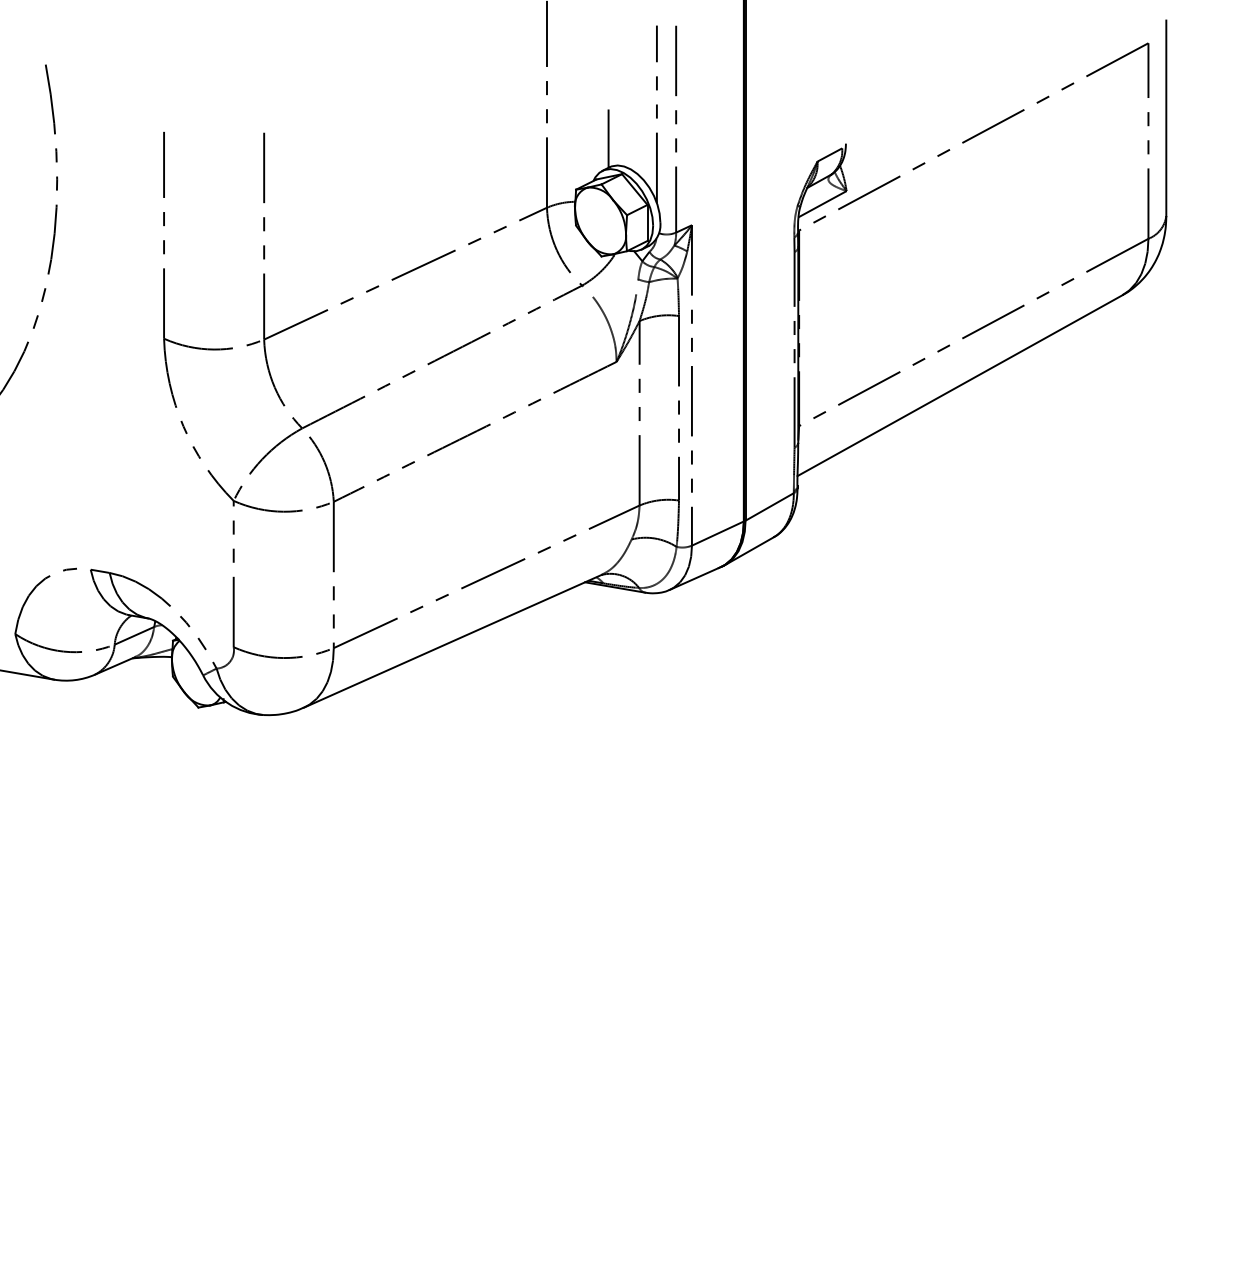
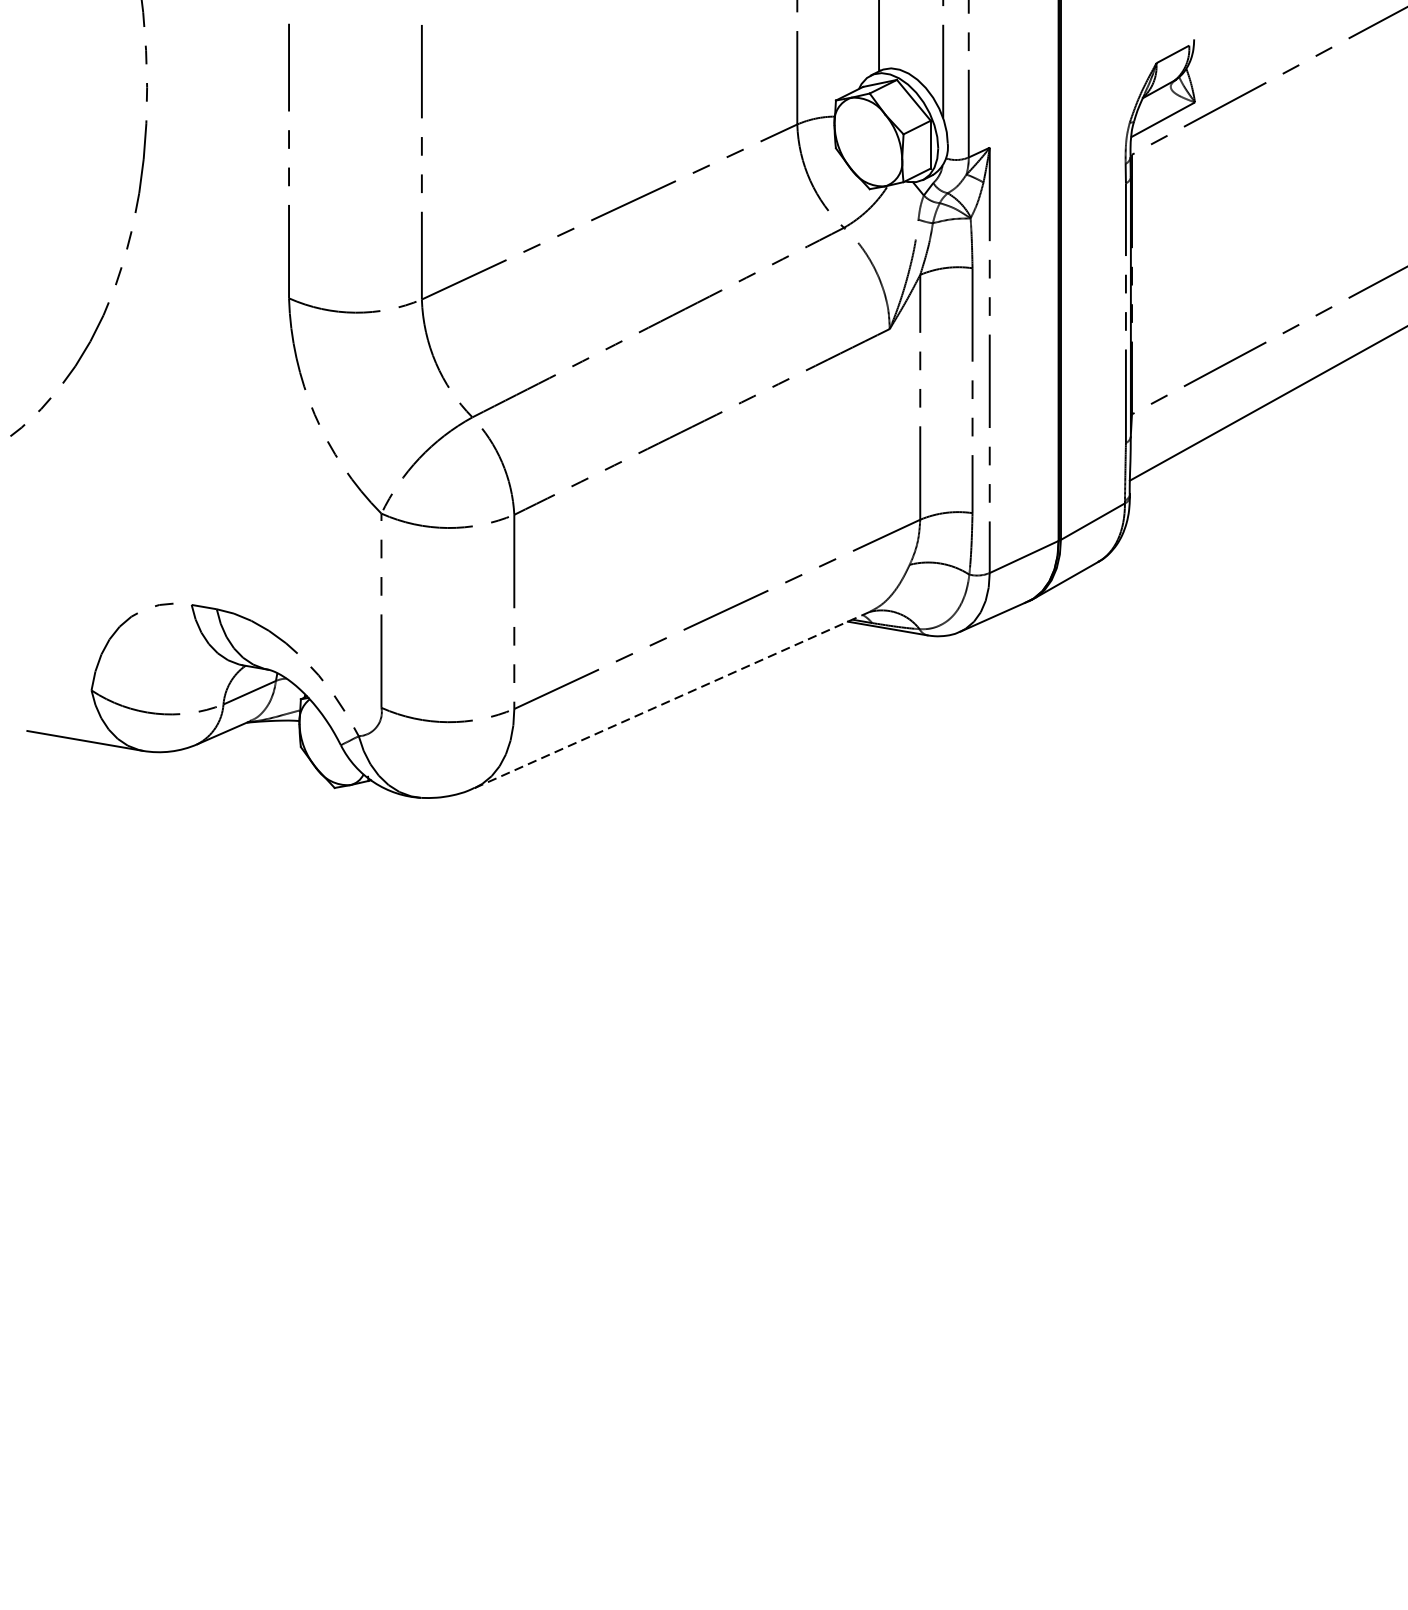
line: (453, 641) -> (673, 700), solid -> dashed

